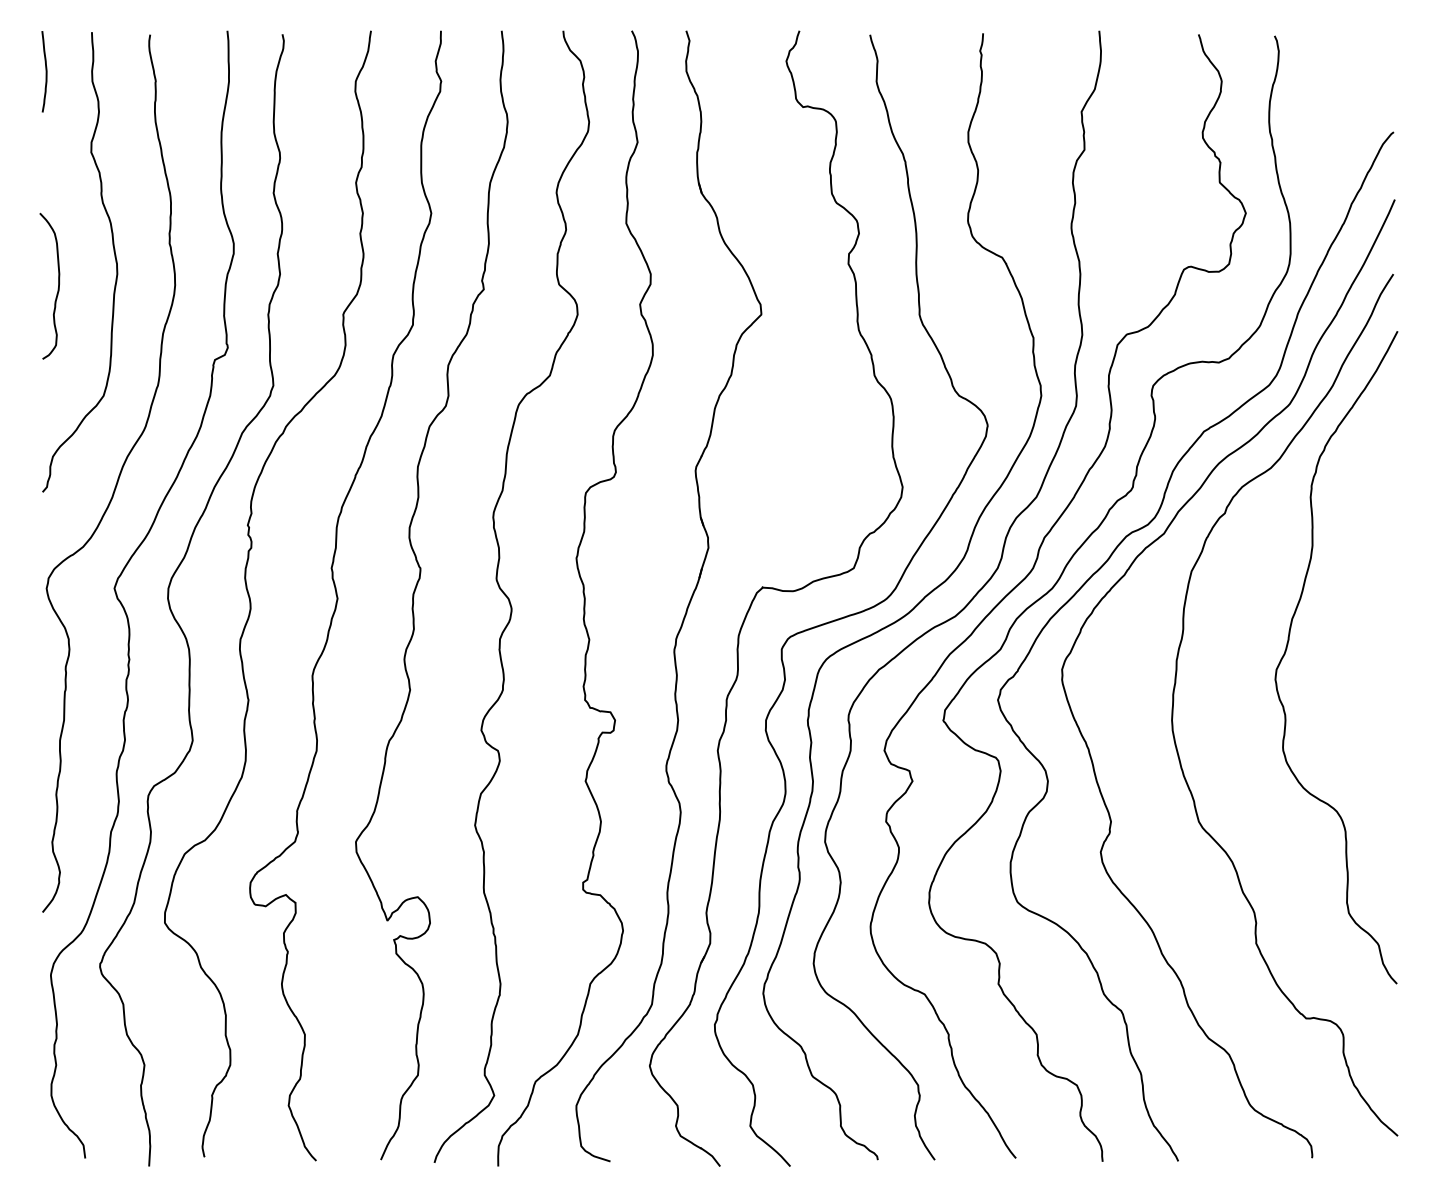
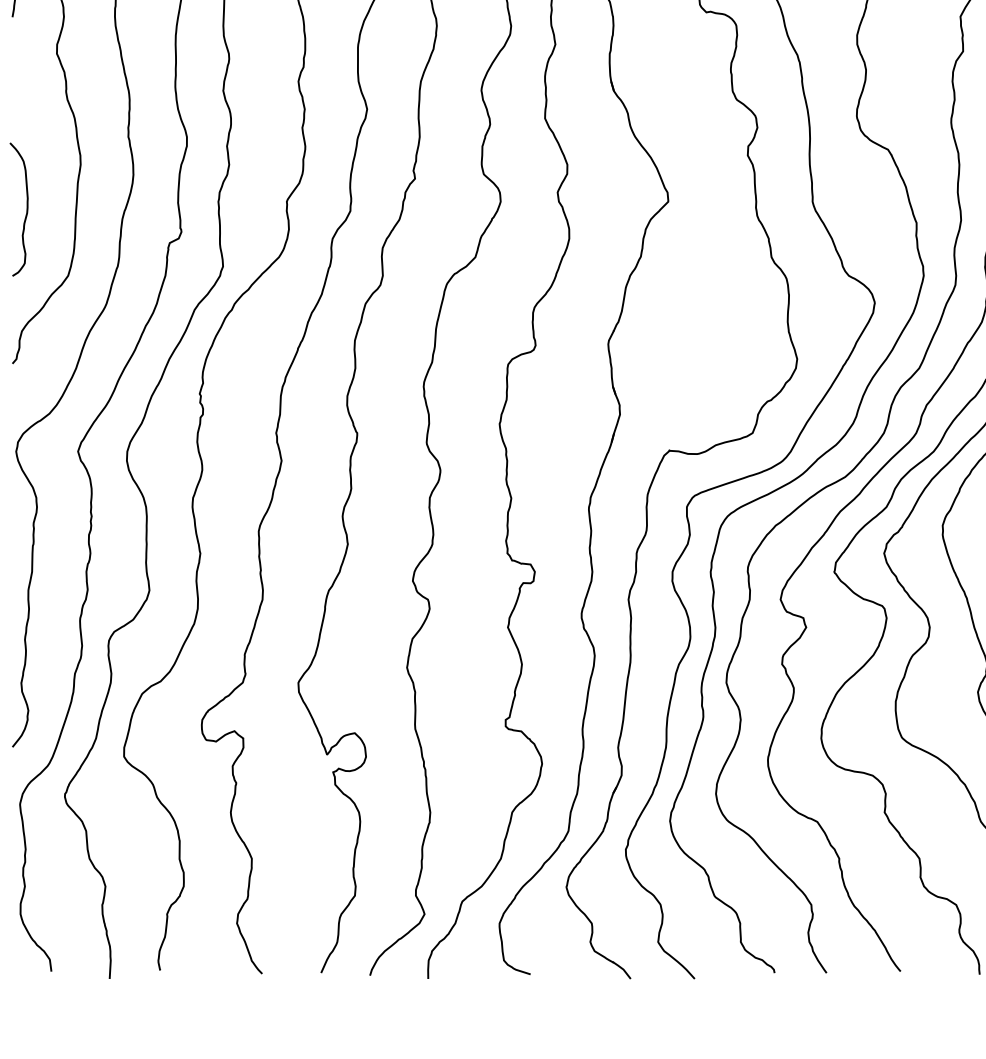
curve: (57, 288) -> (26, 211), moved

